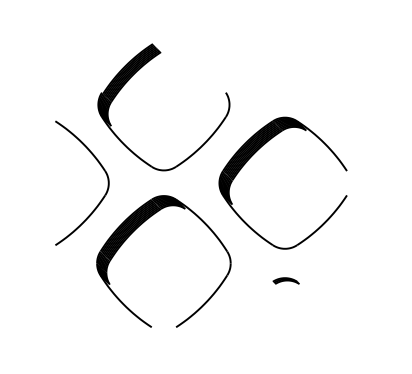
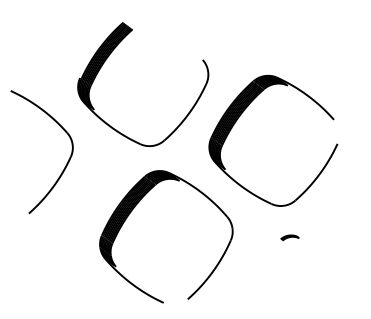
part: (100, 166) -> (61, 129), moved
part: (285, 280) -> (289, 237), size x0.7

